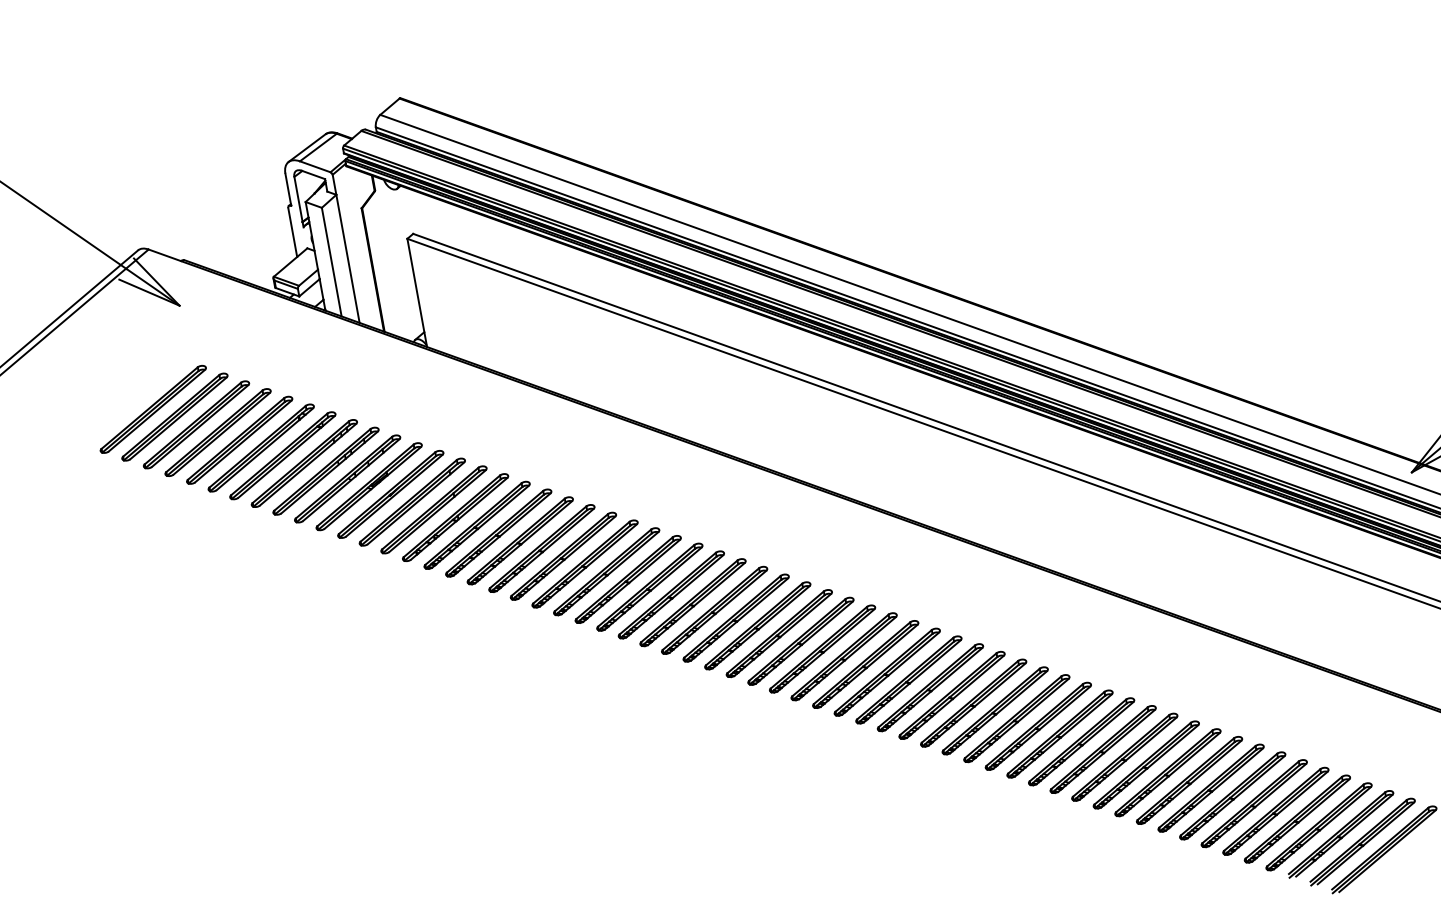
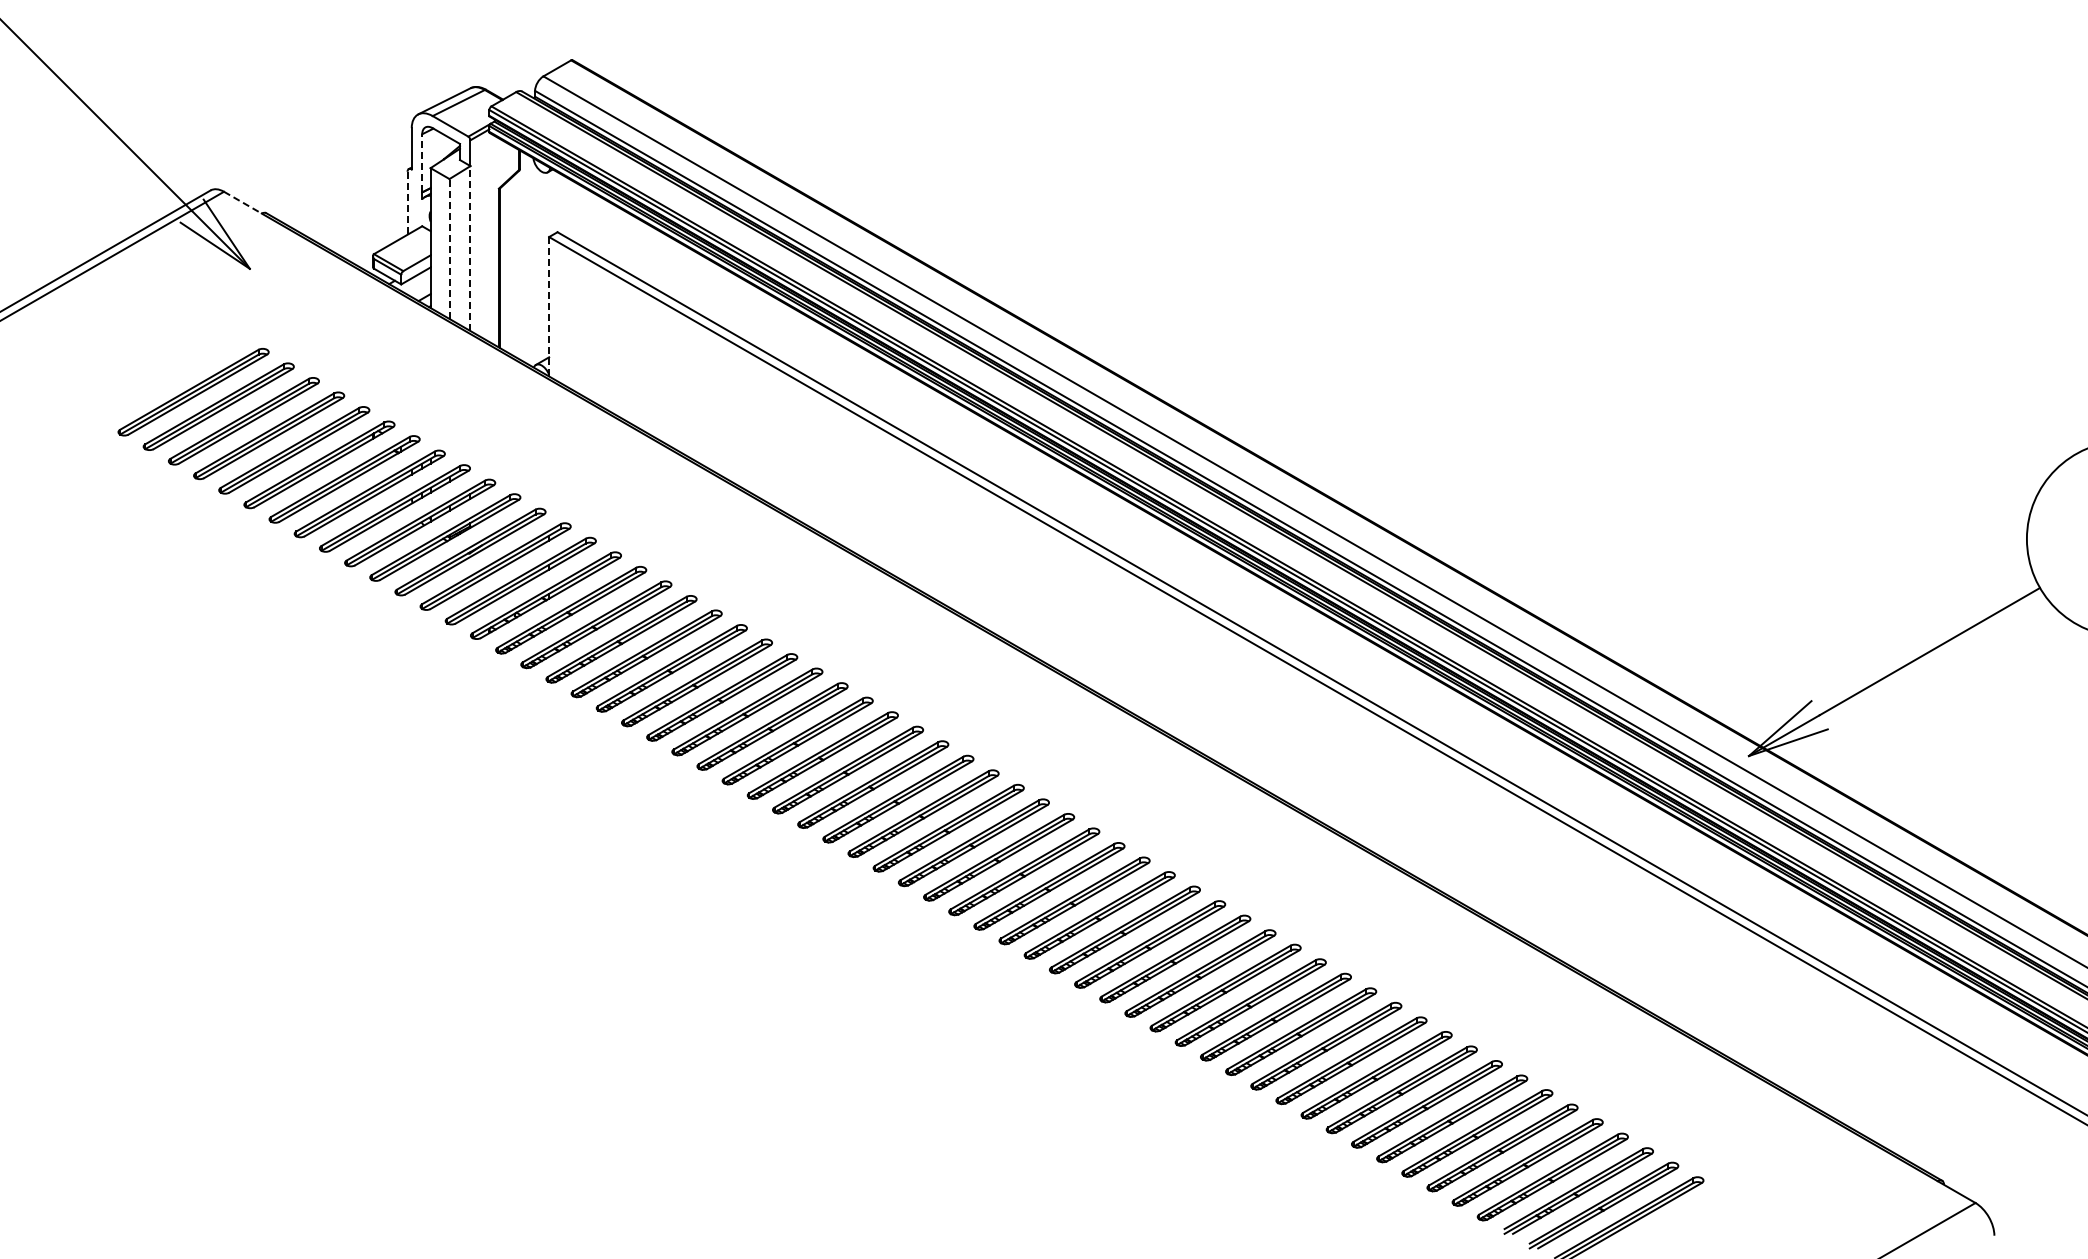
line: (298, 198) -> (422, 162), solid -> dashed
line: (292, 232) -> (407, 203), solid -> dashed
line: (164, 255) -> (242, 202), solid -> dashed
line: (347, 258) -> (470, 248), solid -> dashed
line: (331, 262) -> (449, 249), solid -> dashed
line: (417, 292) -> (549, 306), solid -> dashed

